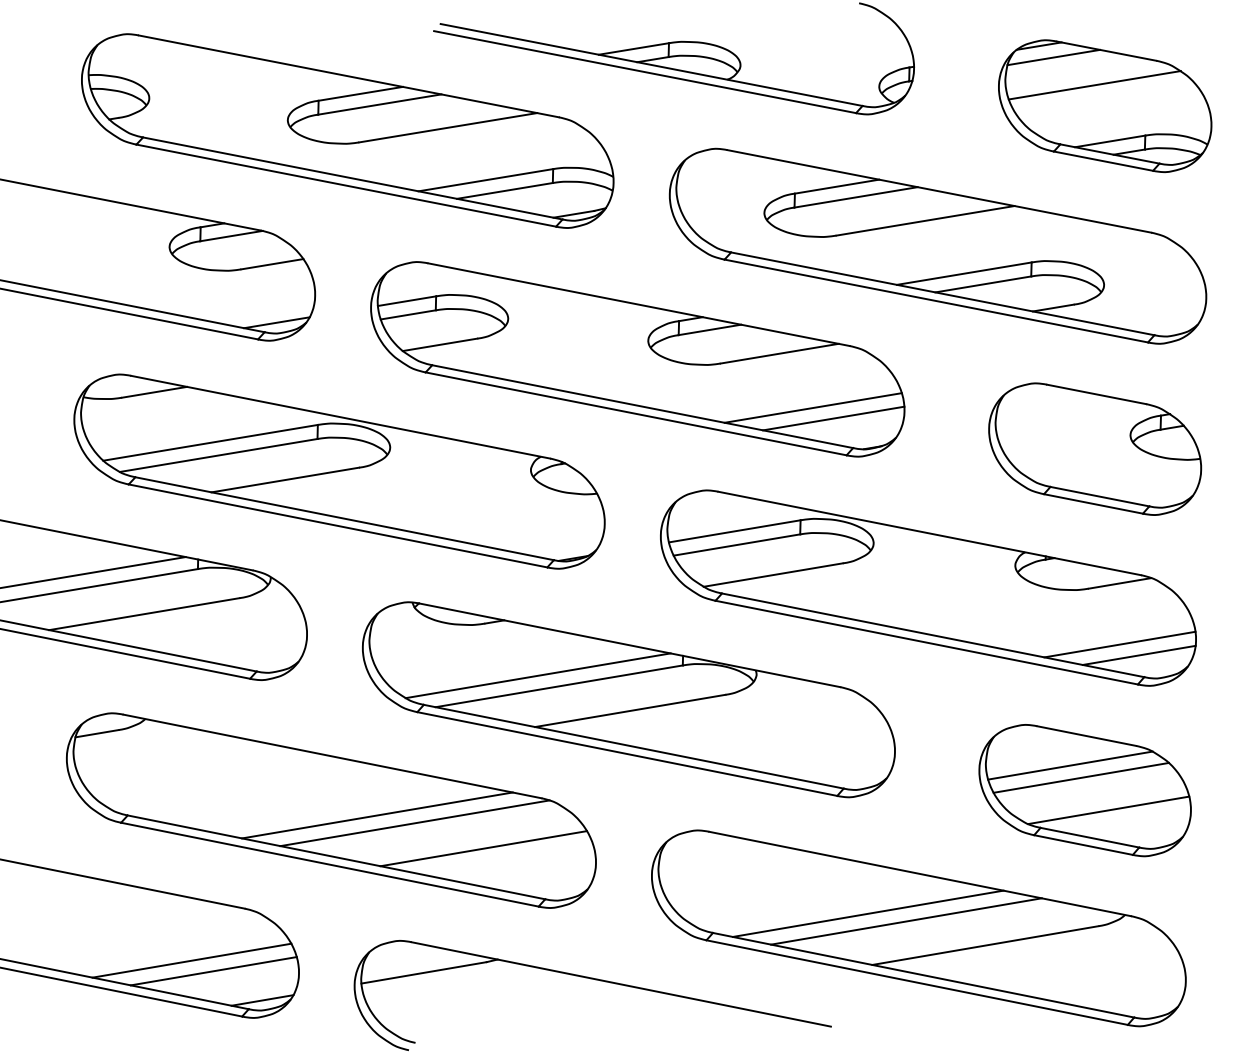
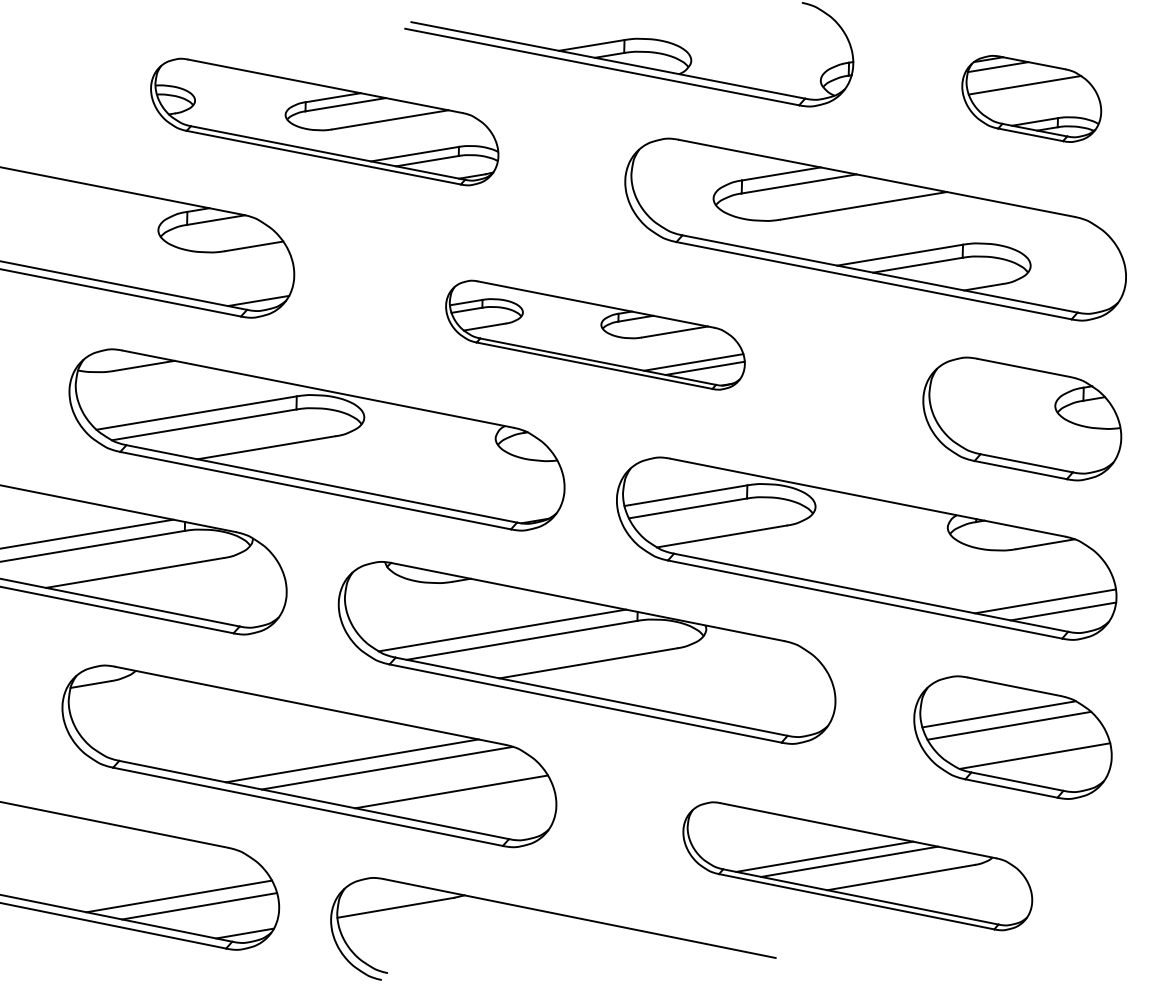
part: (1105, 106) -> (1031, 99), size x0.7
part: (347, 130) -> (324, 121), size x0.7
part: (637, 359) -> (595, 335), size x0.6
part: (918, 928) -> (857, 866), size x0.7

